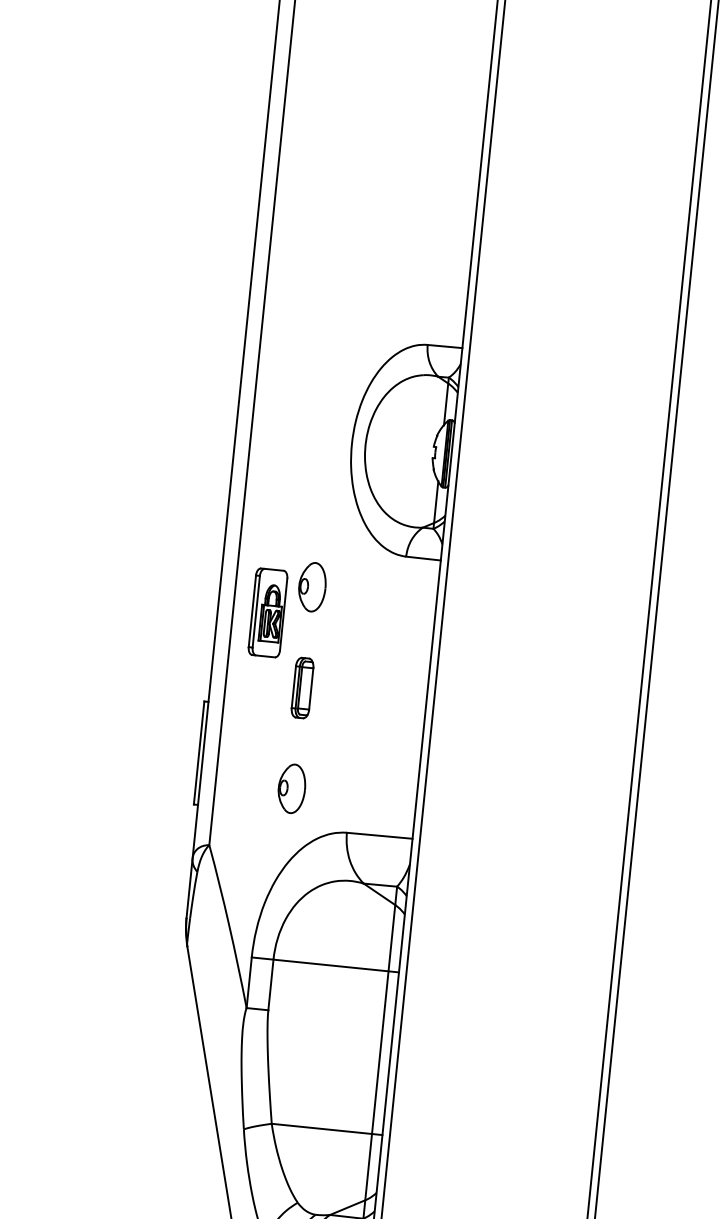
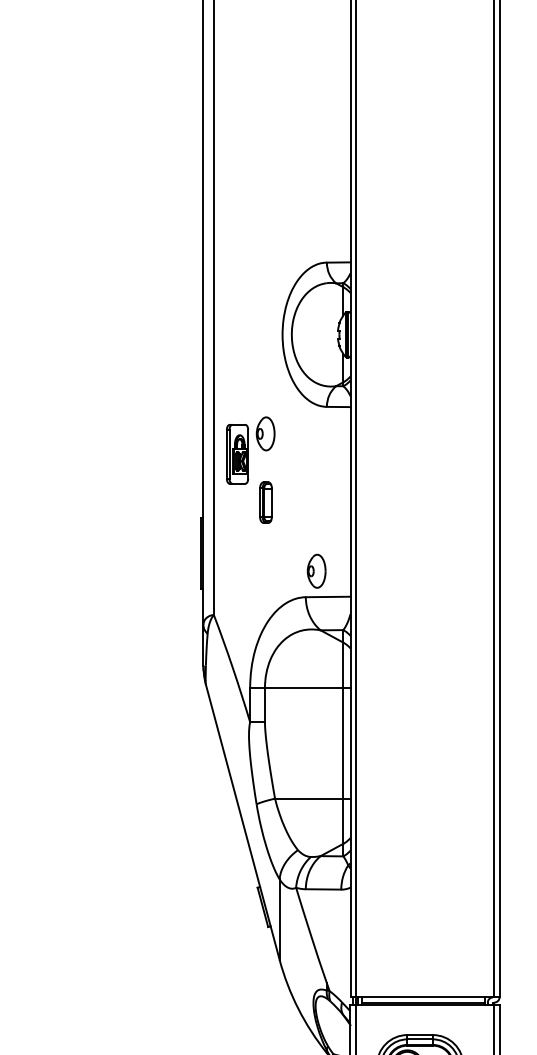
part: (291, 787) -> (316, 570), moved

